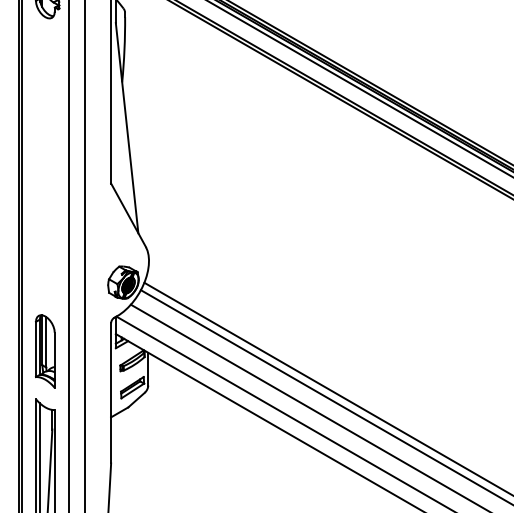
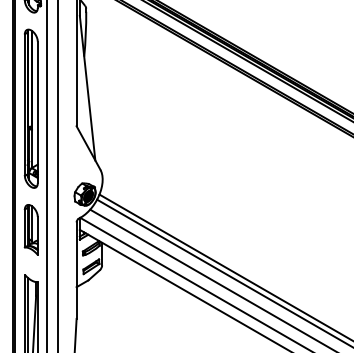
part: (44, 157) -> (30, 108), added
part: (44, 350) -> (30, 229), moved

